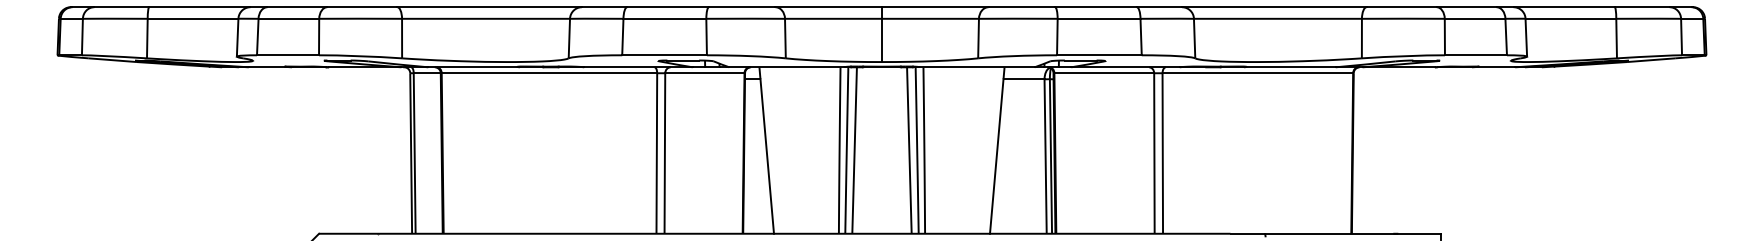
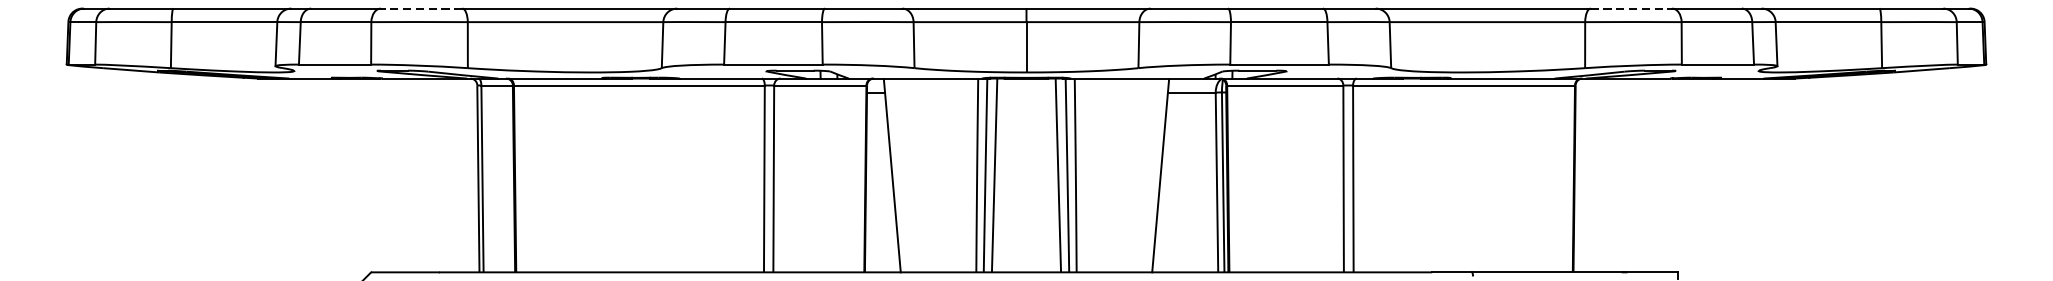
line: (361, 7) -> (420, 8), solid -> dashed
line: (1402, 7) -> (1632, 8), solid -> dashed

